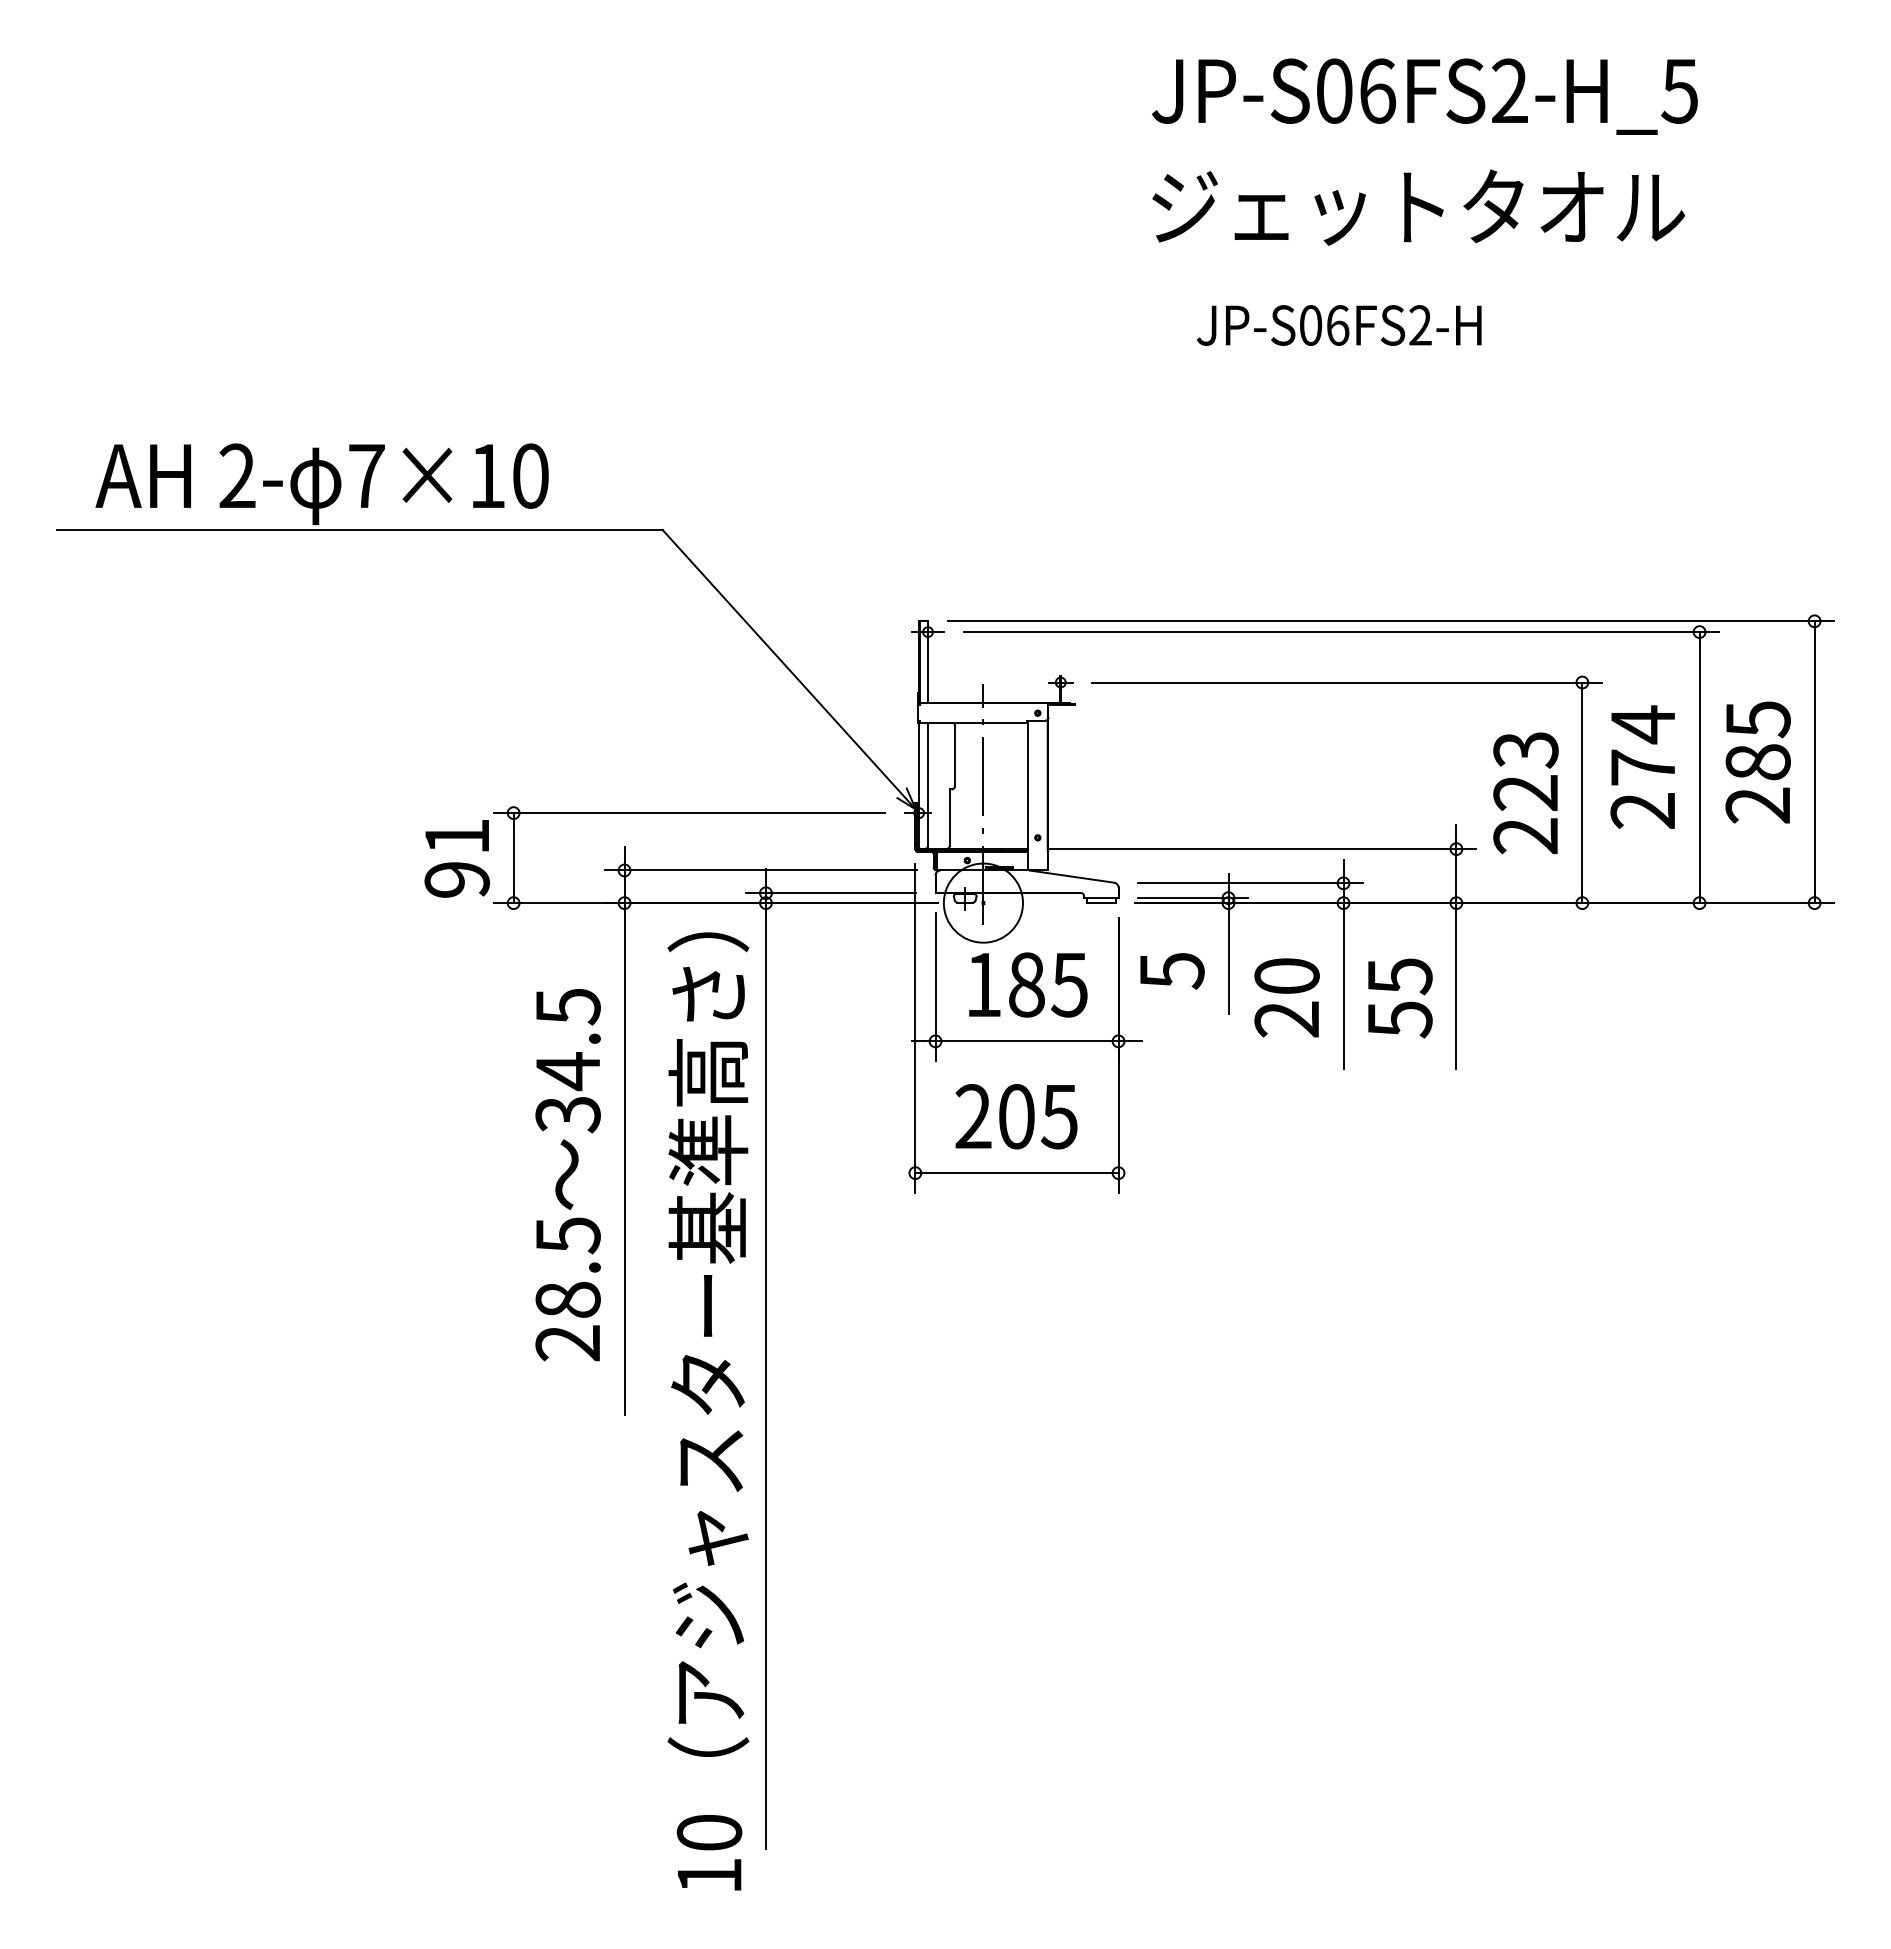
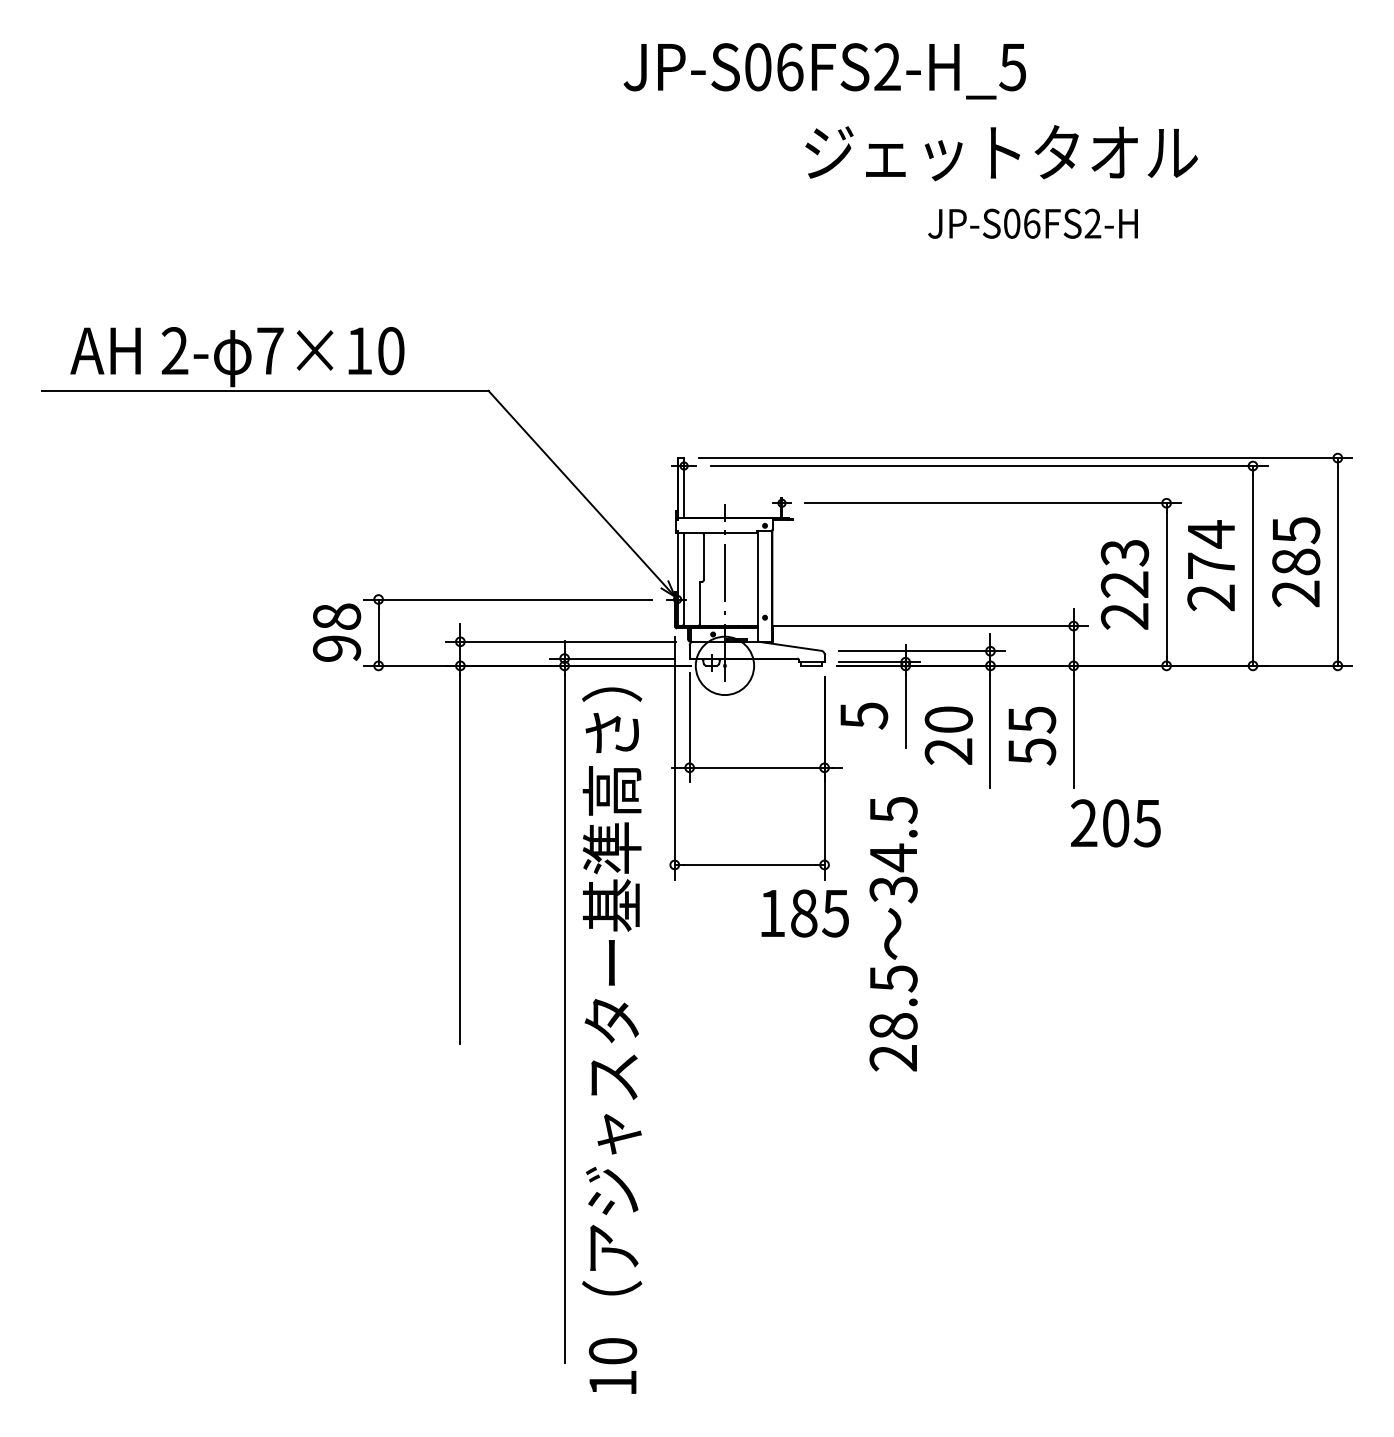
text: (1424, 96) -> (824, 71), moved
text: (1418, 207) -> (1001, 152), moved
text: (1339, 325) -> (1033, 223), moved
text: (456, 836) -> (336, 616), 91 -> 98
text: (1028, 984) -> (805, 913), moved
text: (1016, 1116) -> (1115, 823), moved
text: (567, 1175) -> (893, 934), moved
text: (708, 1411) -> (612, 1040), moved

